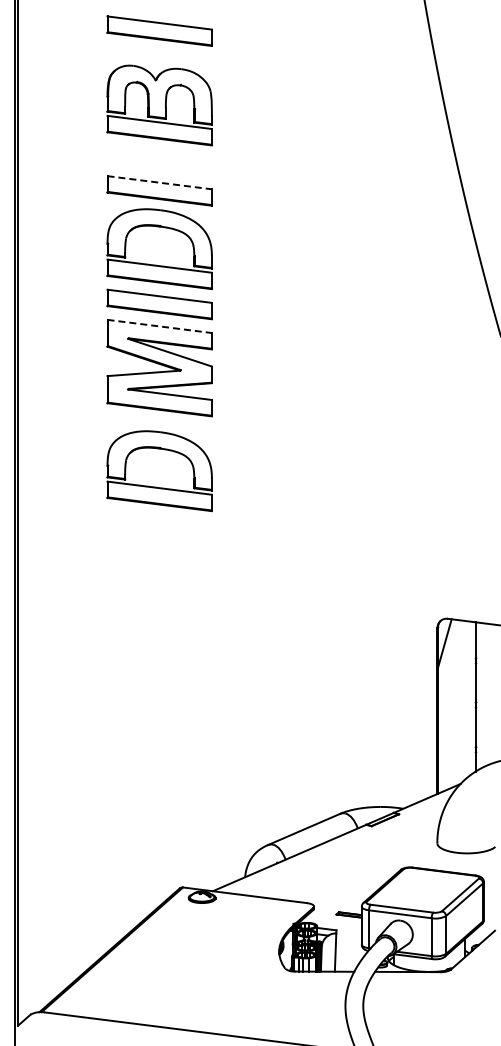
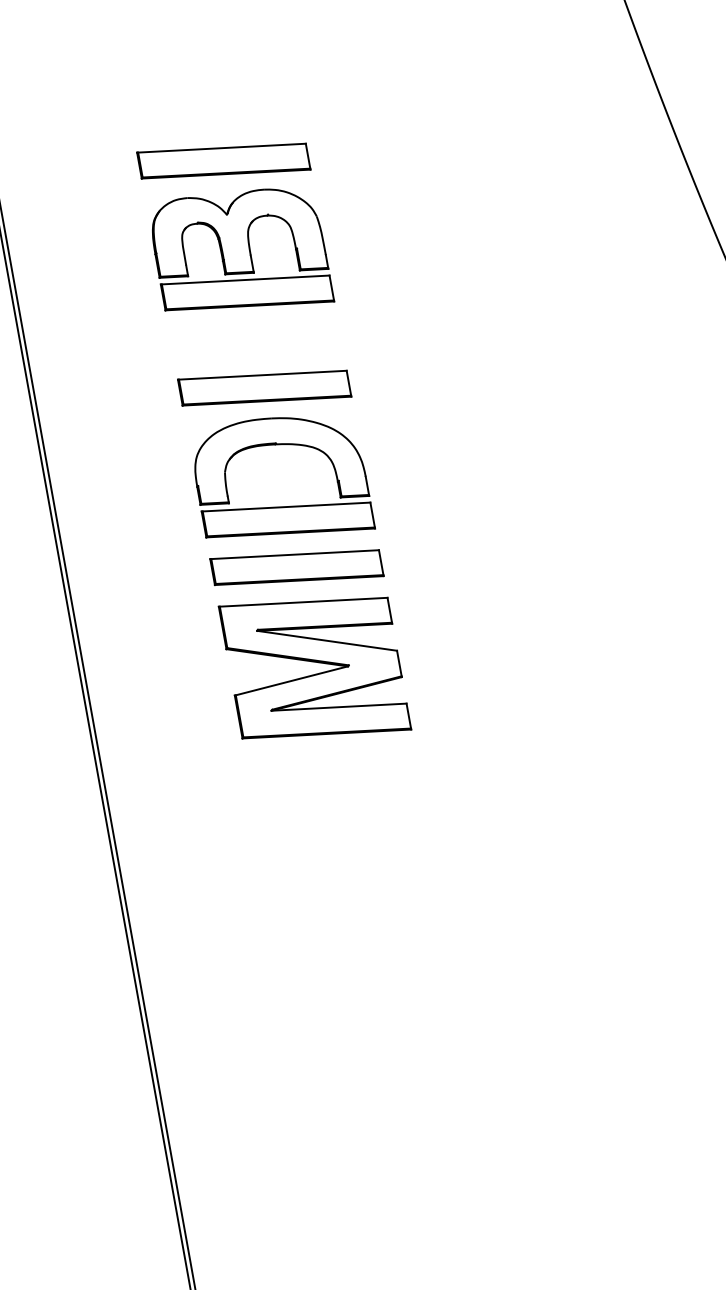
part: (159, 30) -> (223, 160), moved
line: (159, 182) -> (261, 374), dashed -> solid
line: (159, 326) -> (302, 602), dashed -> solid
part: (156, 486) -> (343, 856), removed

